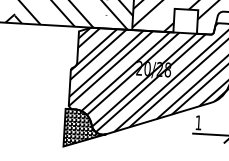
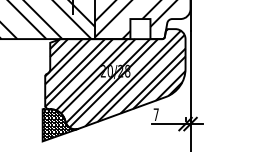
text: (197, 122) -> (155, 114), 1 -> 7

